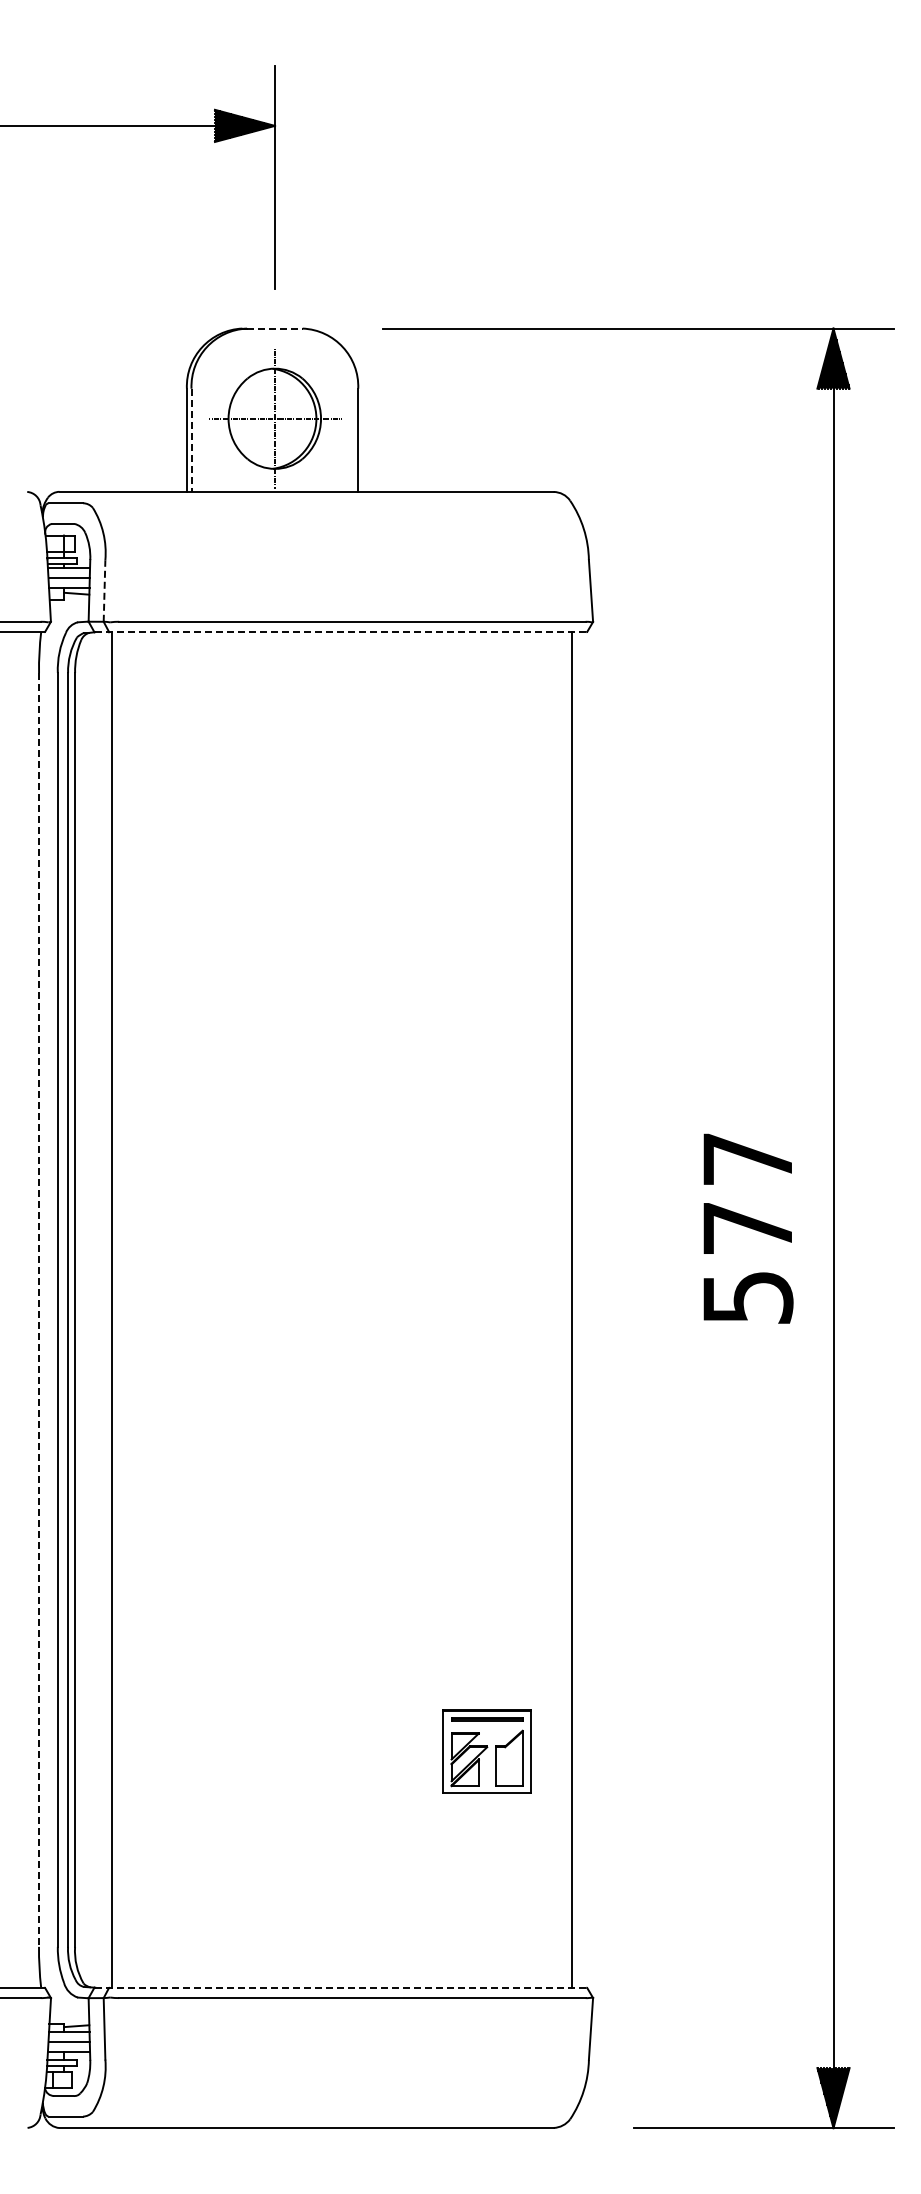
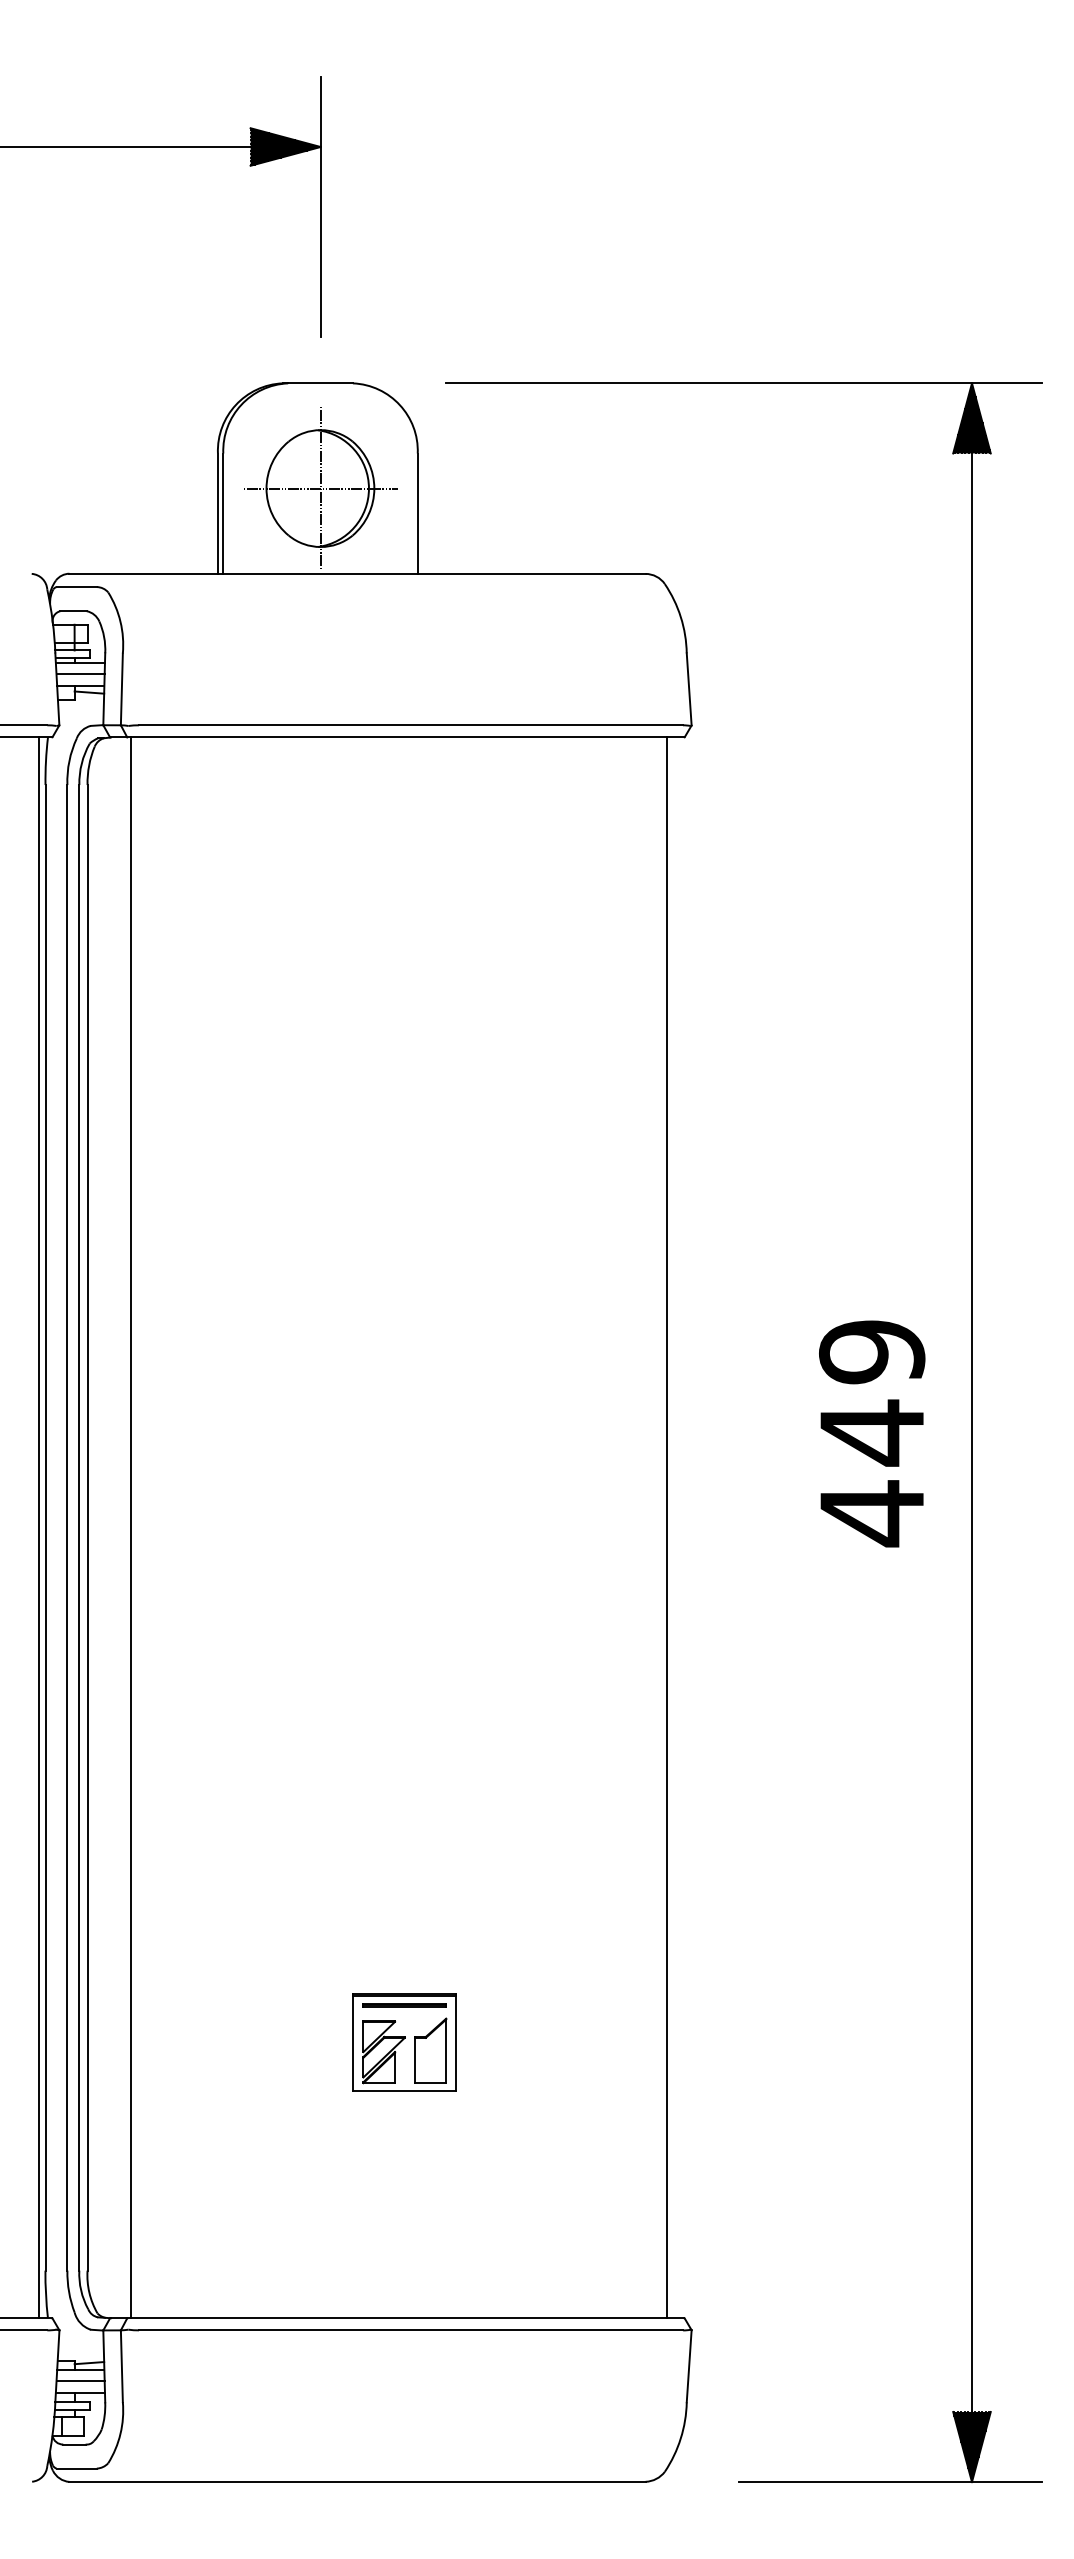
line: (274, 328) -> (320, 383), dashed -> solid
line: (191, 440) -> (223, 513), dashed -> solid
line: (104, 591) -> (121, 689), dashed -> solid
line: (340, 632) -> (397, 737), dashed -> solid
text: (747, 1229) -> (871, 1434), 577 -> 449
line: (33, 1309) -> (39, 1527), added
line: (39, 1309) -> (46, 1527), dashed -> solid
part: (486, 1751) -> (404, 2042), moved
line: (340, 1987) -> (397, 2318), dashed -> solid

